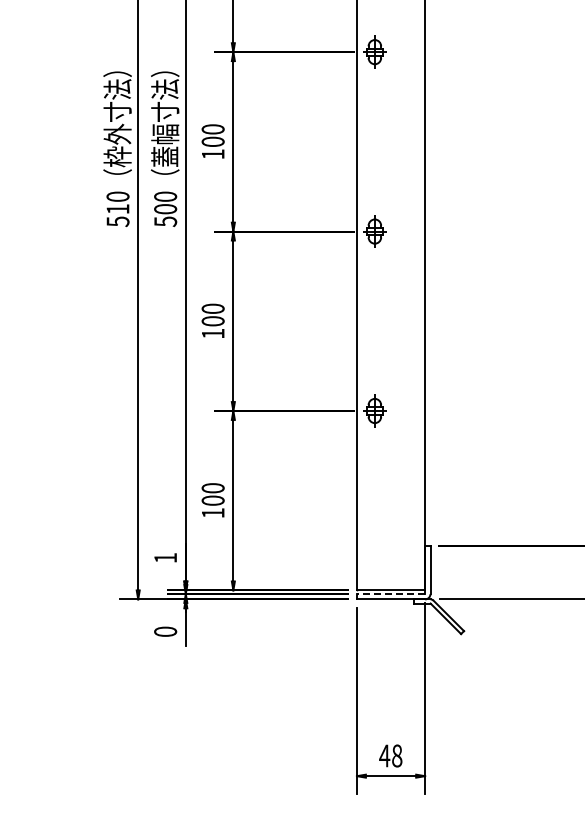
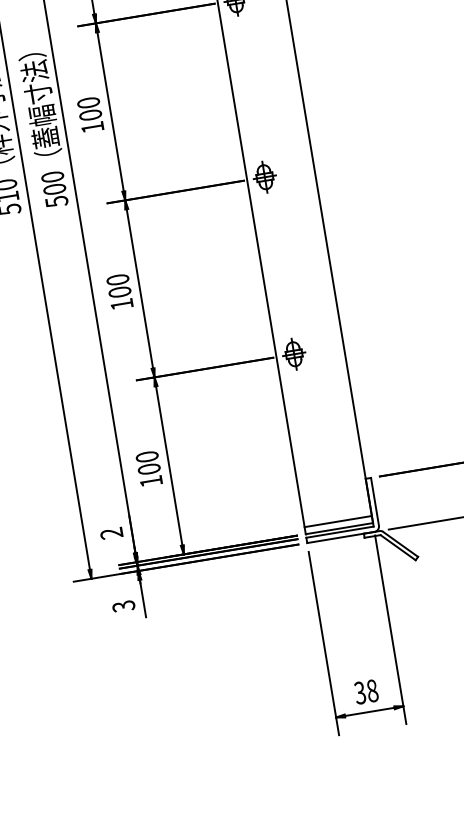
text: (165, 558) -> (111, 533), 1 -> 2
line: (390, 583) -> (337, 521), added
line: (390, 594) -> (339, 532), dashed -> solid
text: (165, 631) -> (123, 606), 0 -> 3
text: (384, 755) -> (359, 692), 48 -> 38

